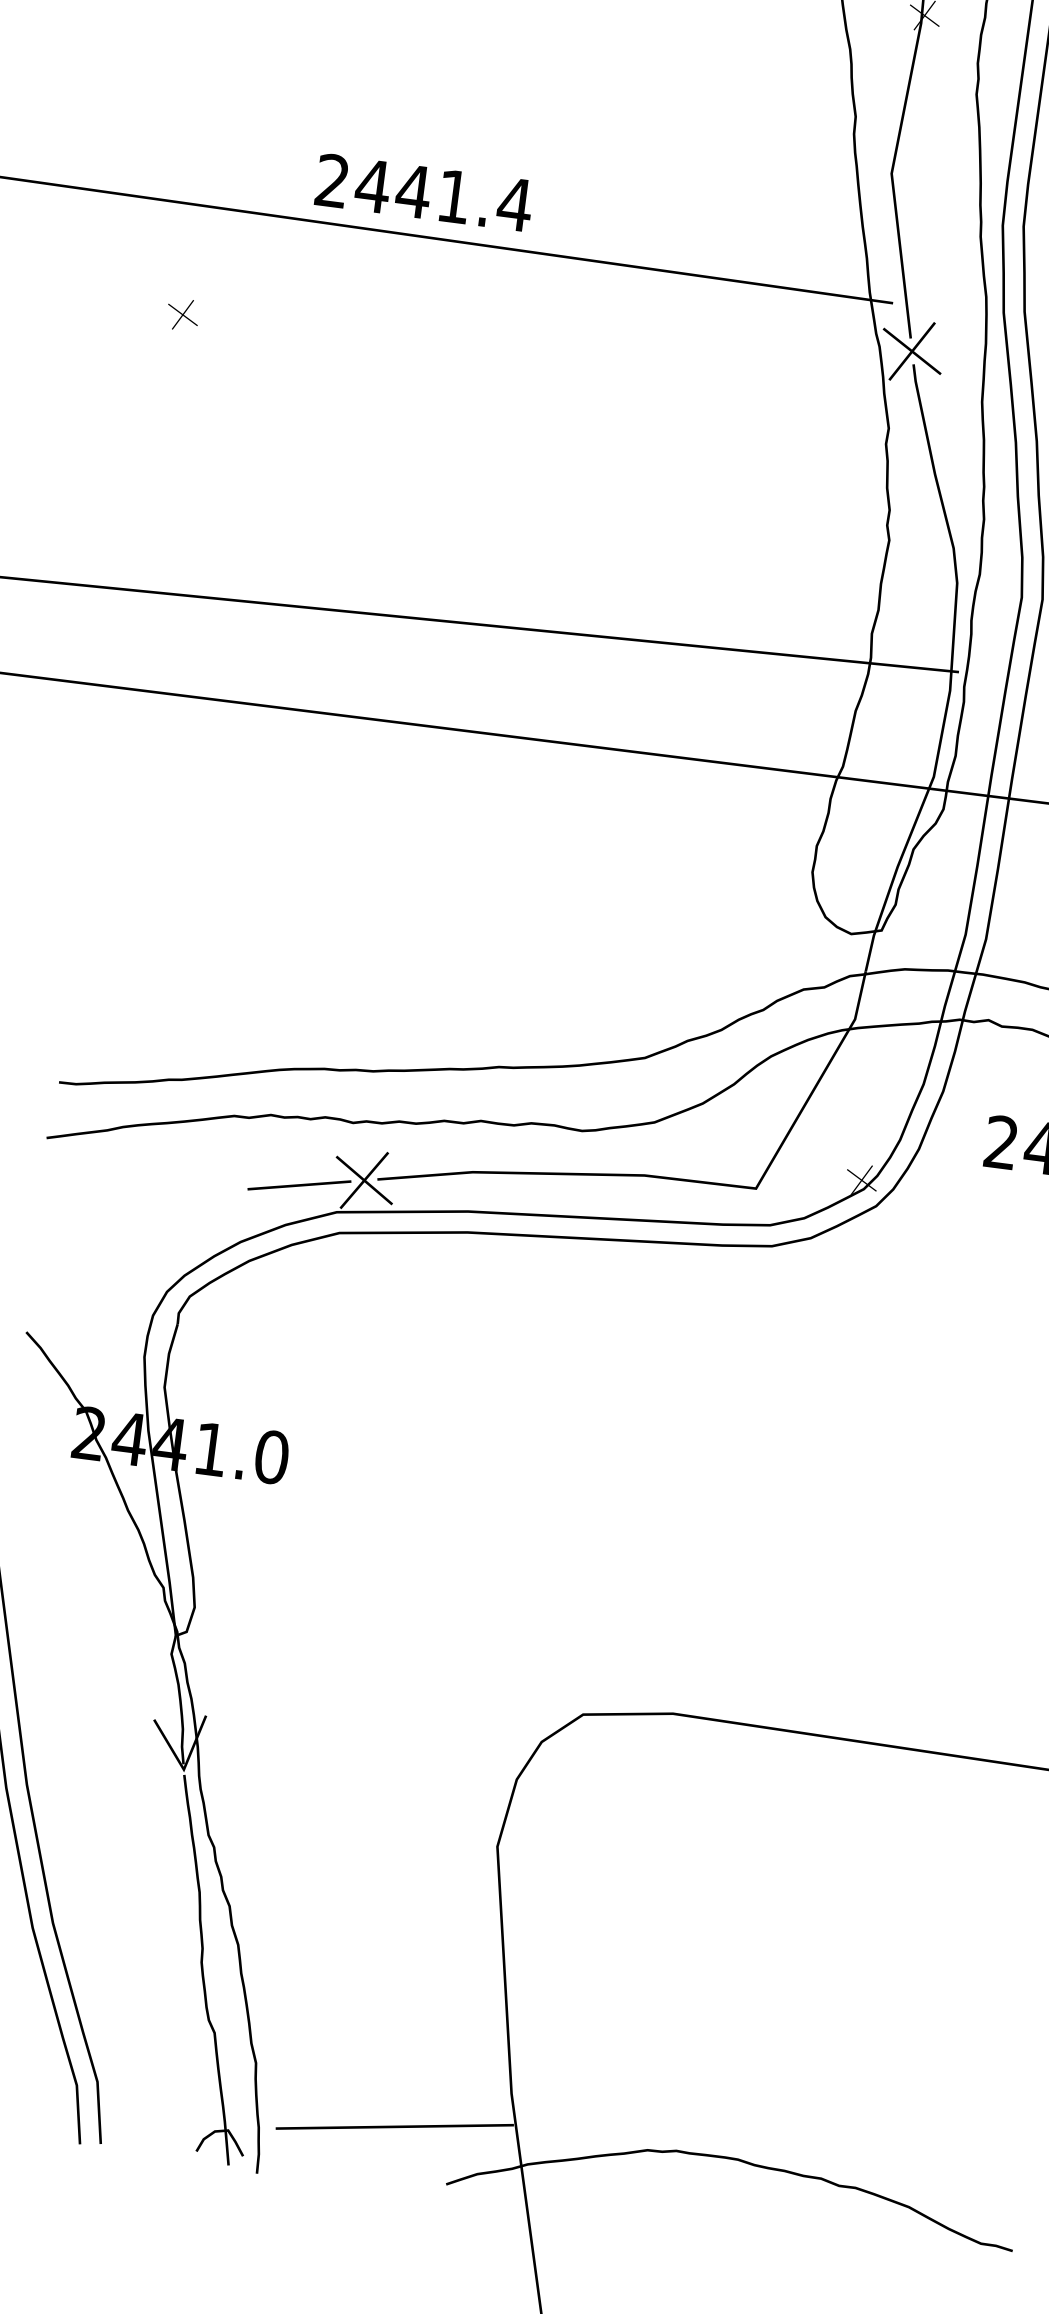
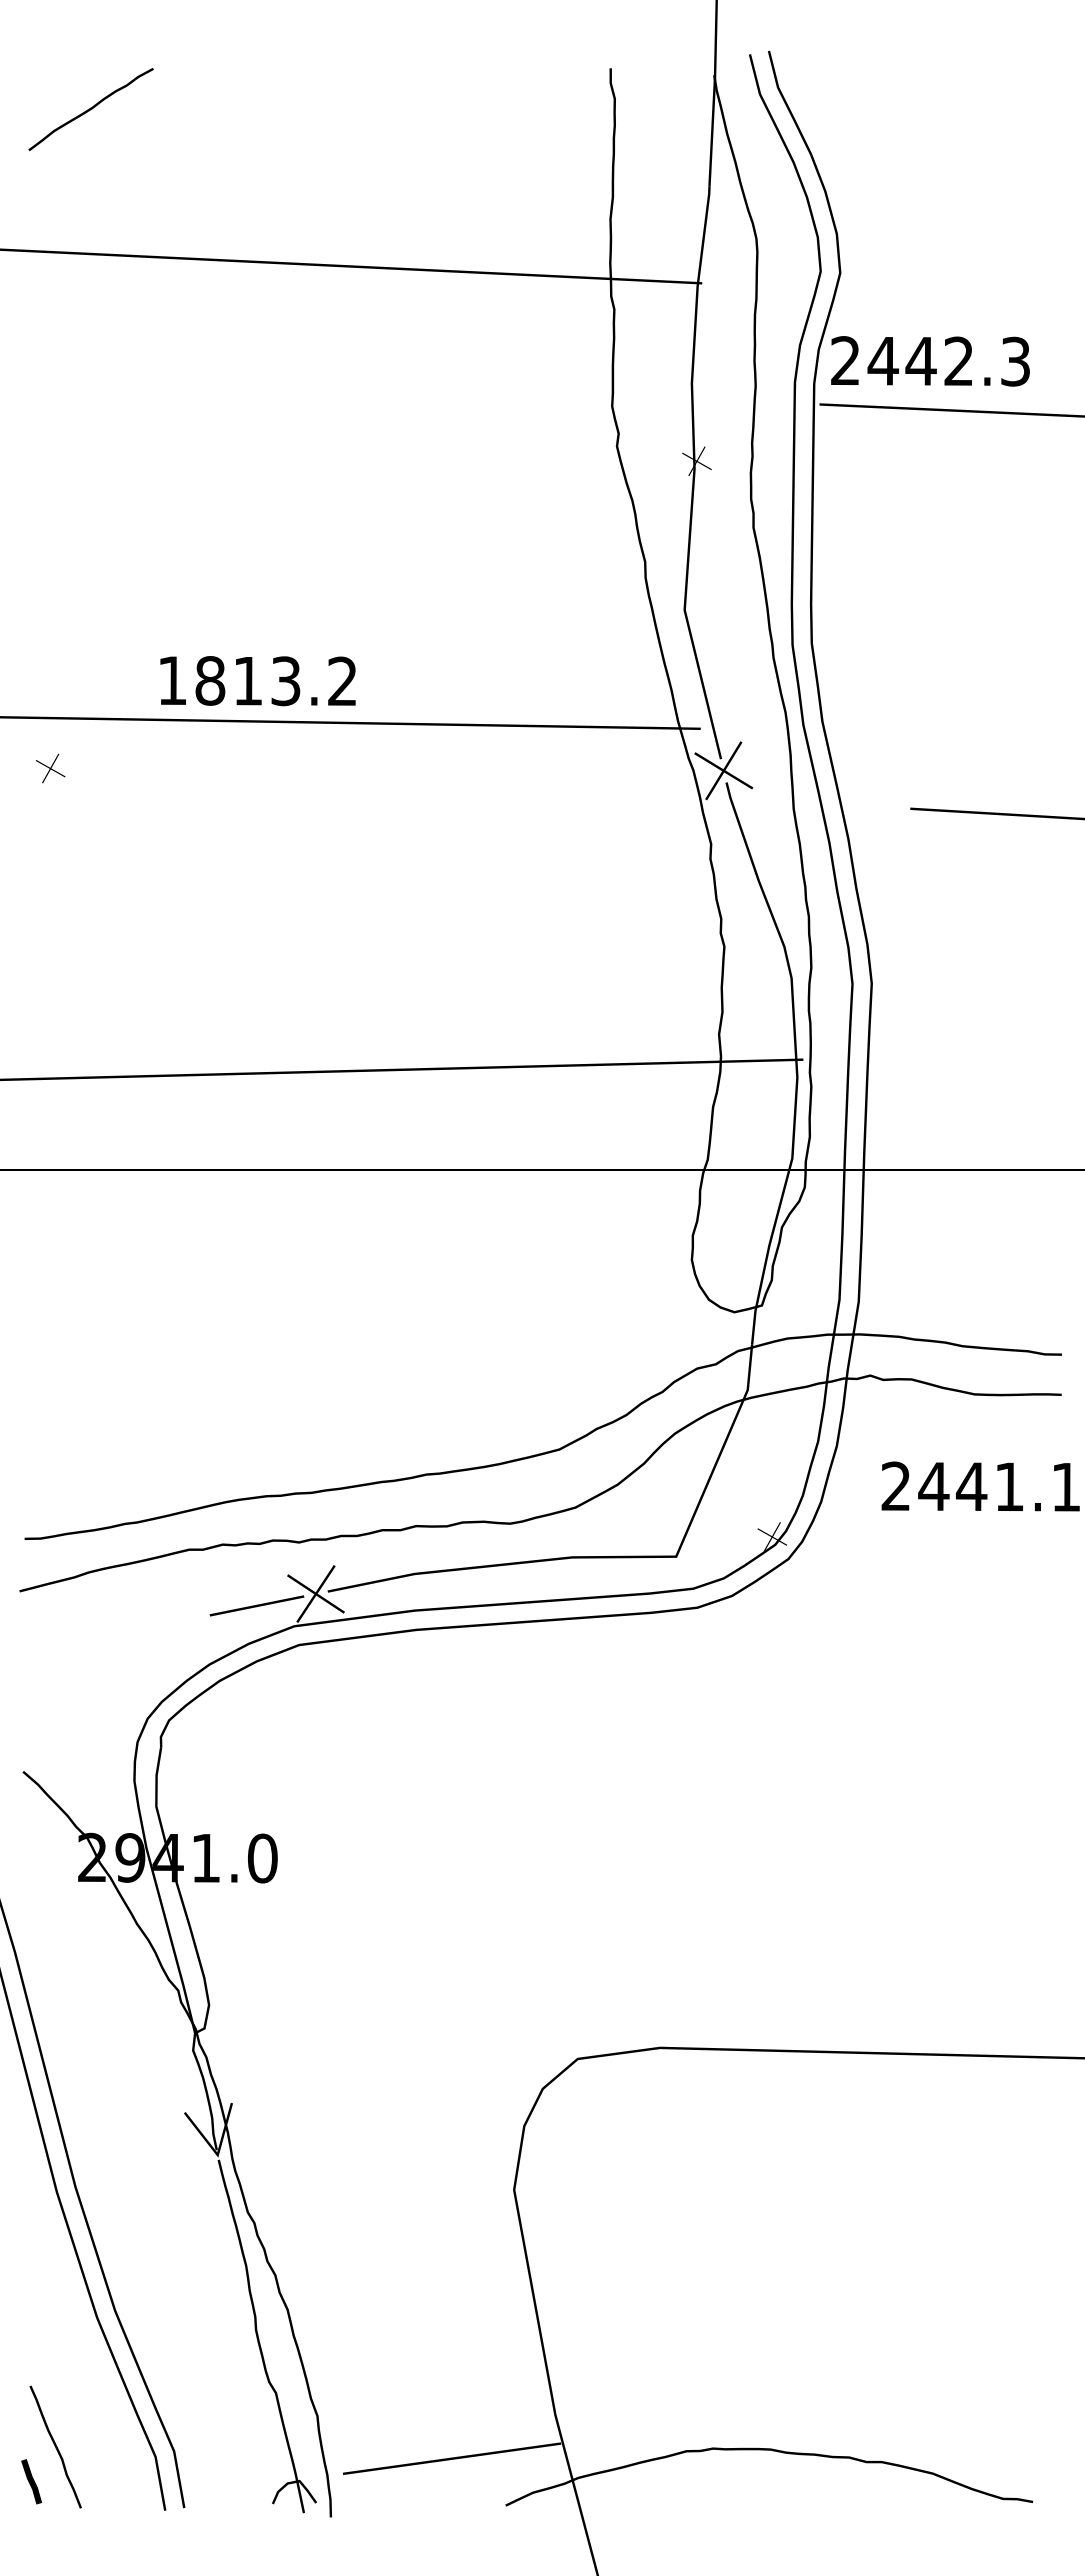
text: (424, 192) -> (258, 680), 2441.4 -> 1813.2
part: (182, 314) -> (50, 768), moved
text: (130, 1438) -> (130, 1857), 2441.0 -> 2941.0

